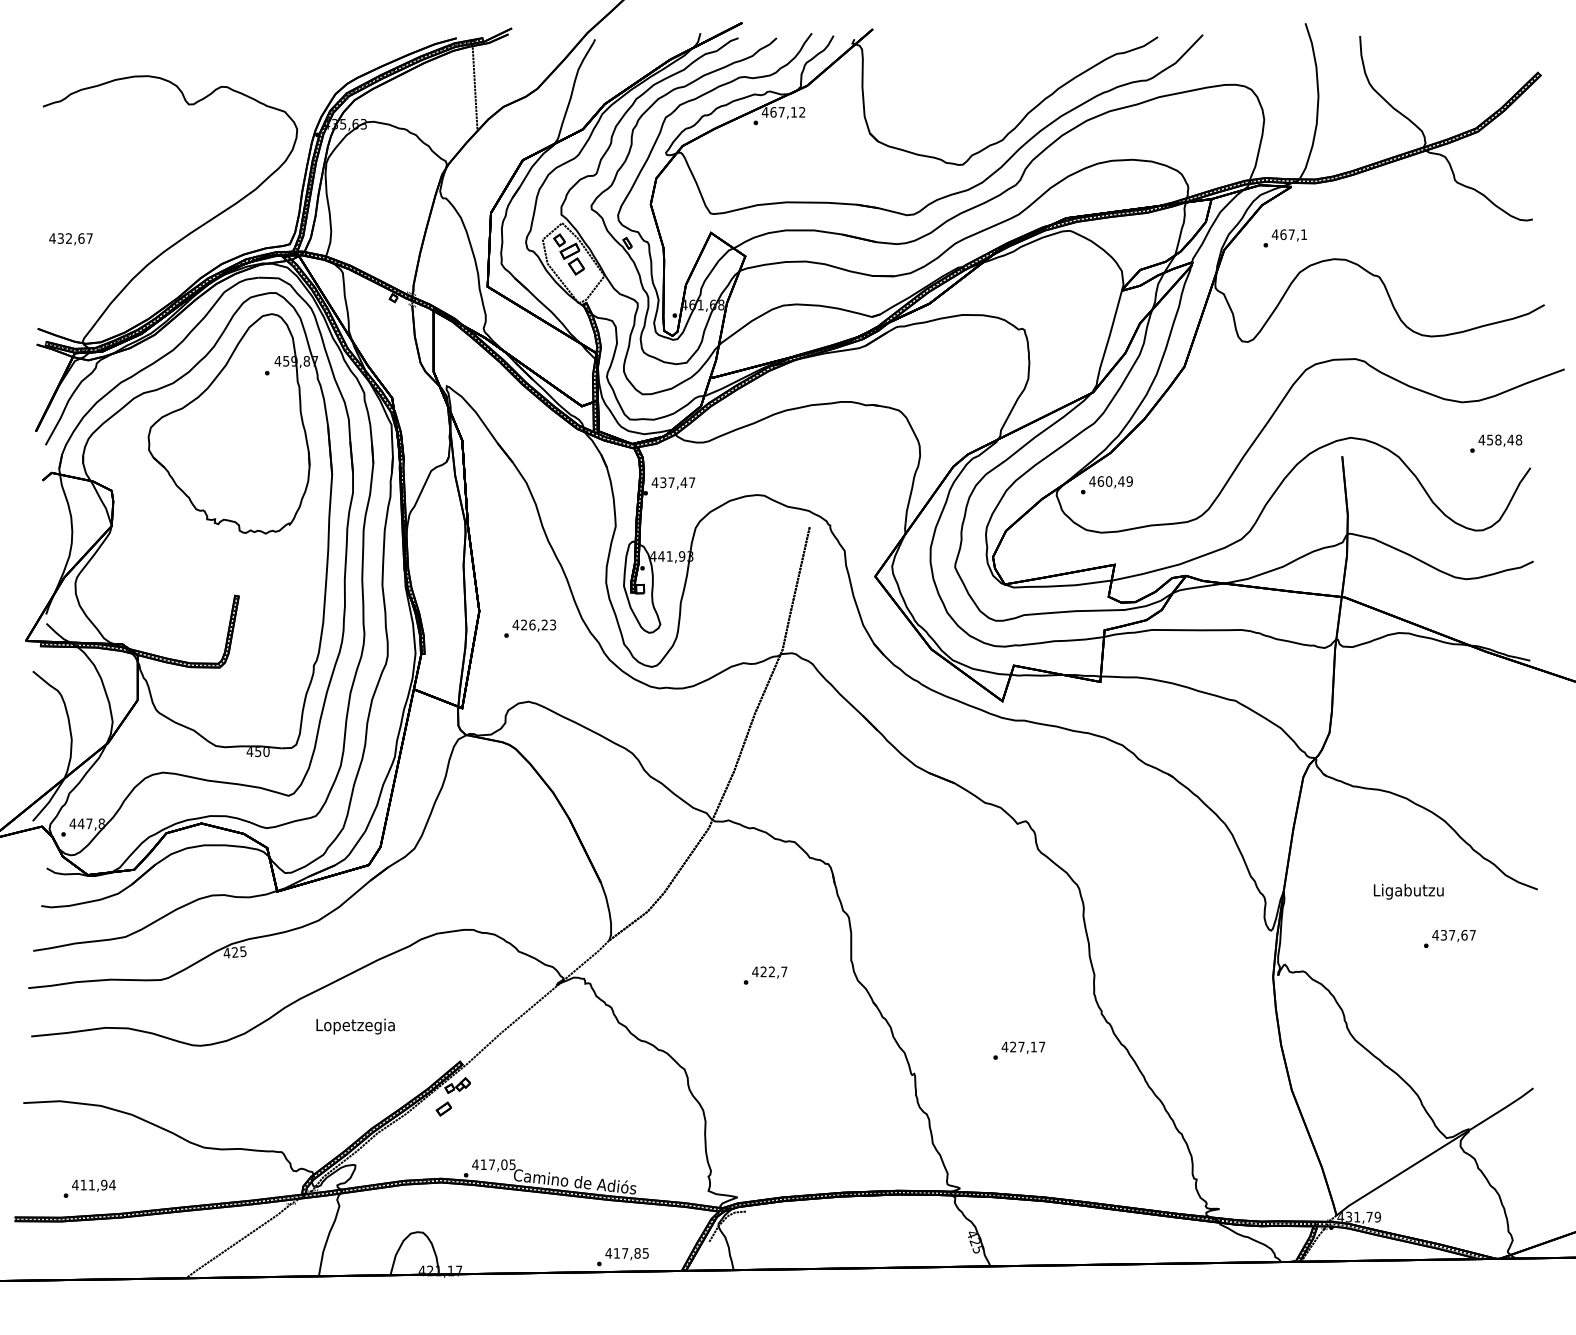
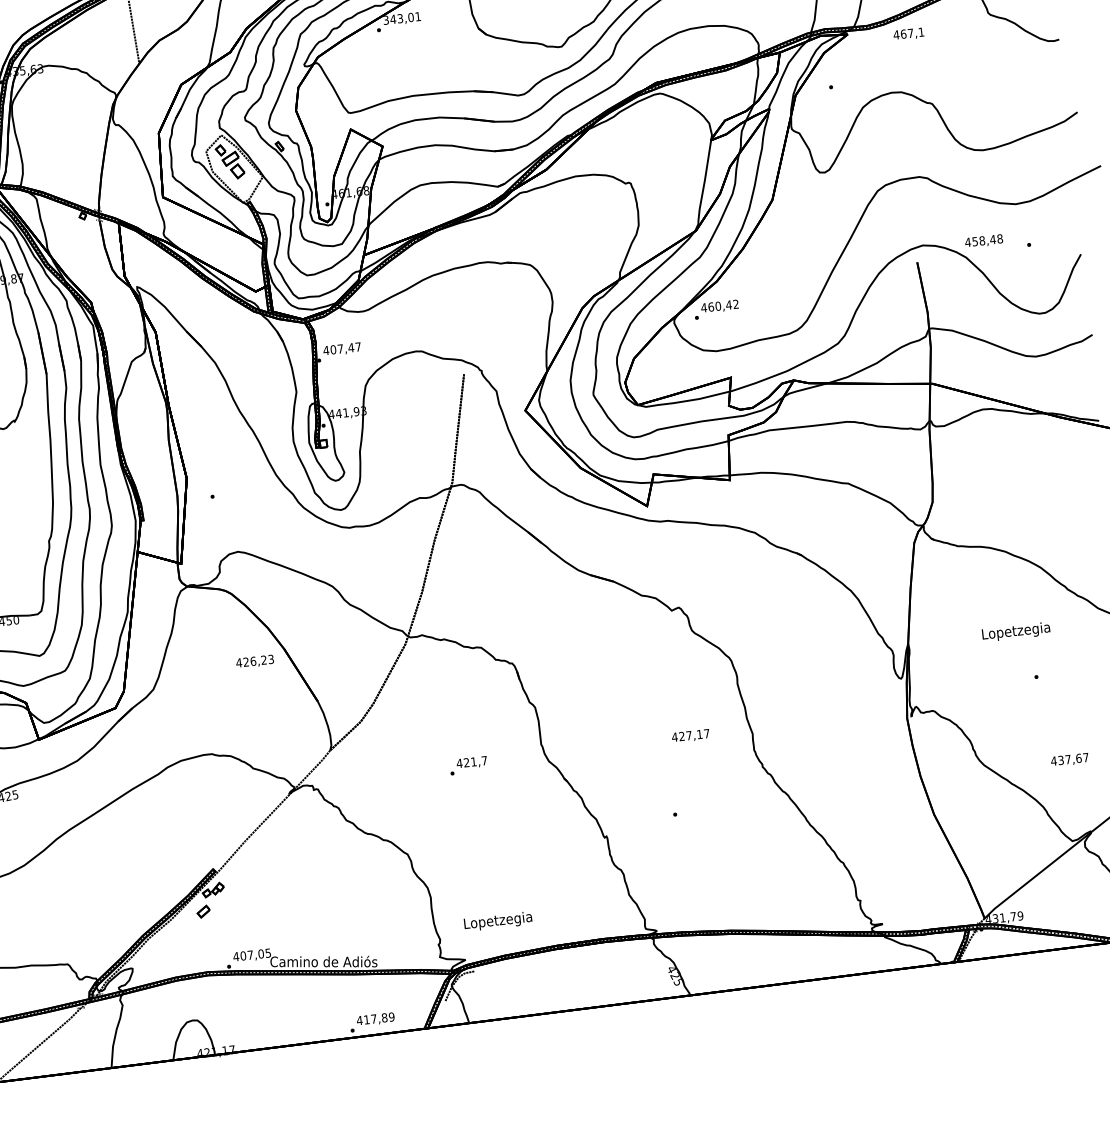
text: (783, 112) -> (401, 18), 467,12 -> 343,01
text: (1288, 235) -> (908, 34), moved
text: (1500, 440) -> (984, 241), moved
text: (1129, 481) -> (735, 304), 460,49 -> 460,42
text: (663, 482) -> (333, 349), 437,47 -> 407,47
text: (534, 625) -> (255, 661), moved
text: (1408, 891) -> (1015, 631), Ligabutzu -> Lopetzegia
text: (1453, 936) -> (1069, 760), moved
text: (771, 971) -> (473, 761), 422,7 -> 421,7
text: (355, 1026) -> (498, 921), moved
text: (1023, 1047) -> (690, 735), moved
text: (483, 1164) -> (243, 955), 417,05 -> 407,05
text: (645, 1253) -> (391, 1017), 417,85 -> 417,89

